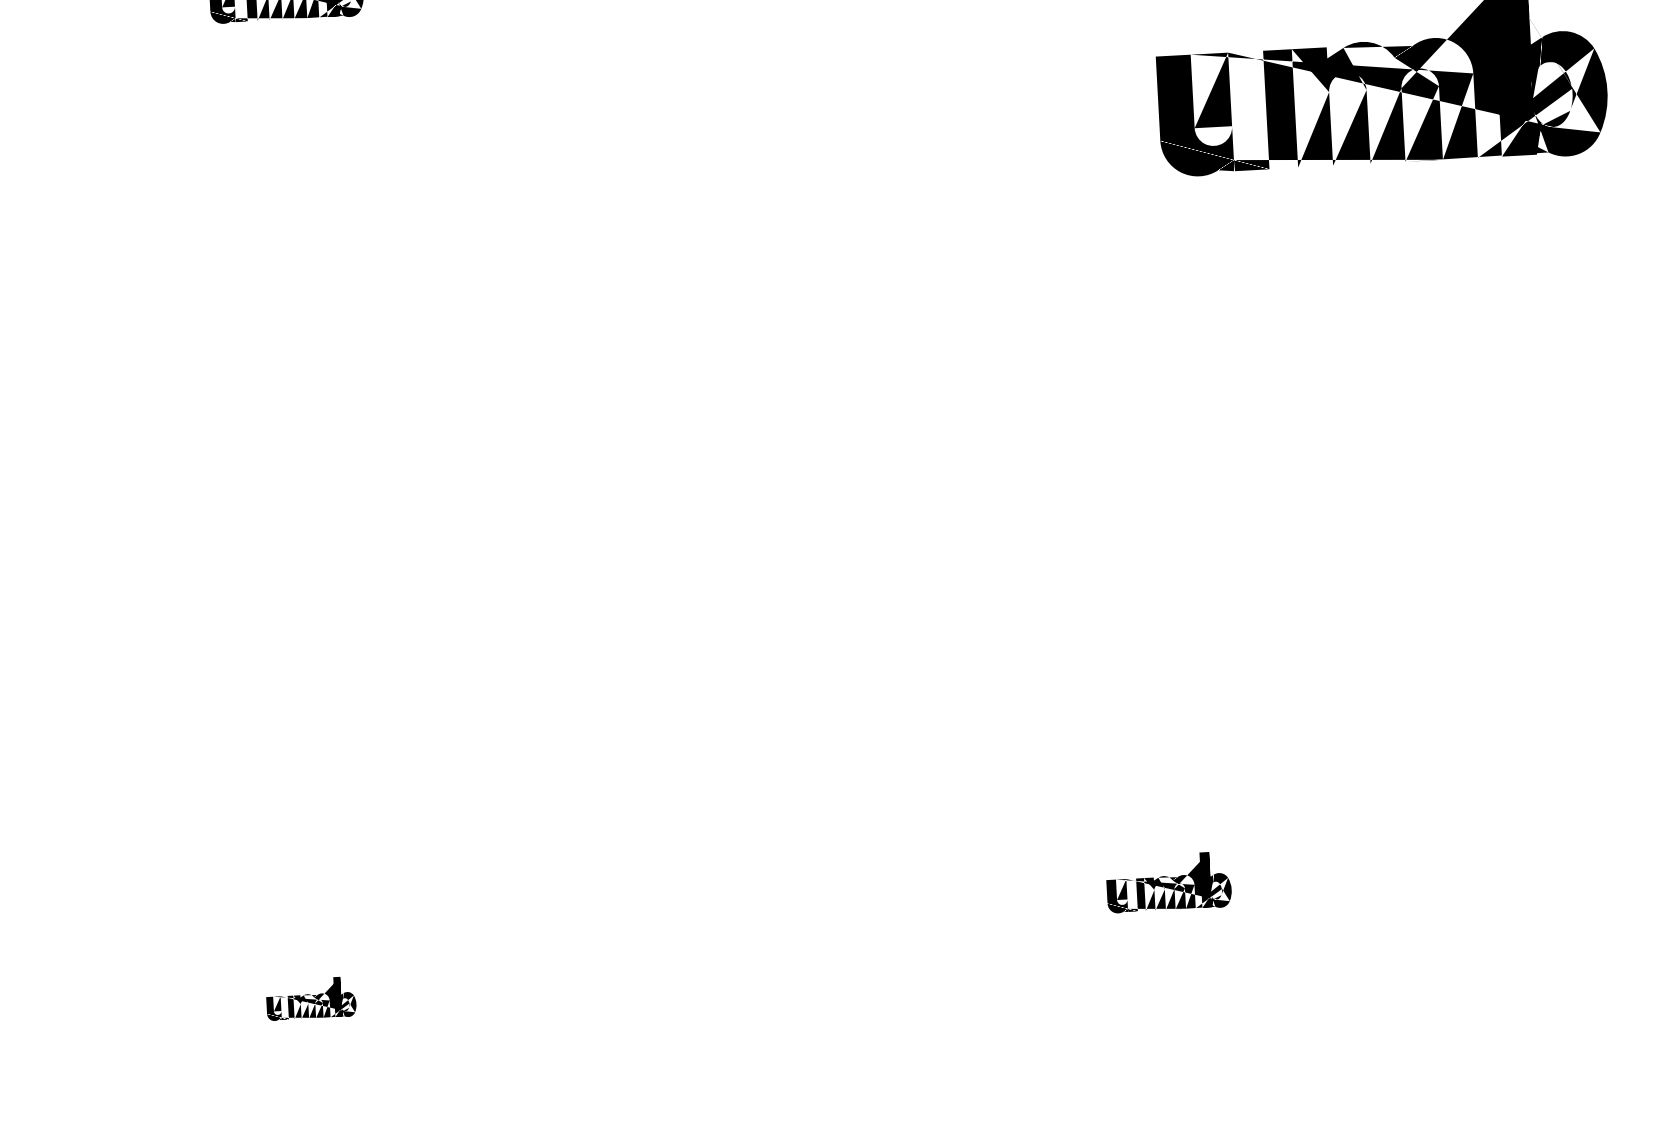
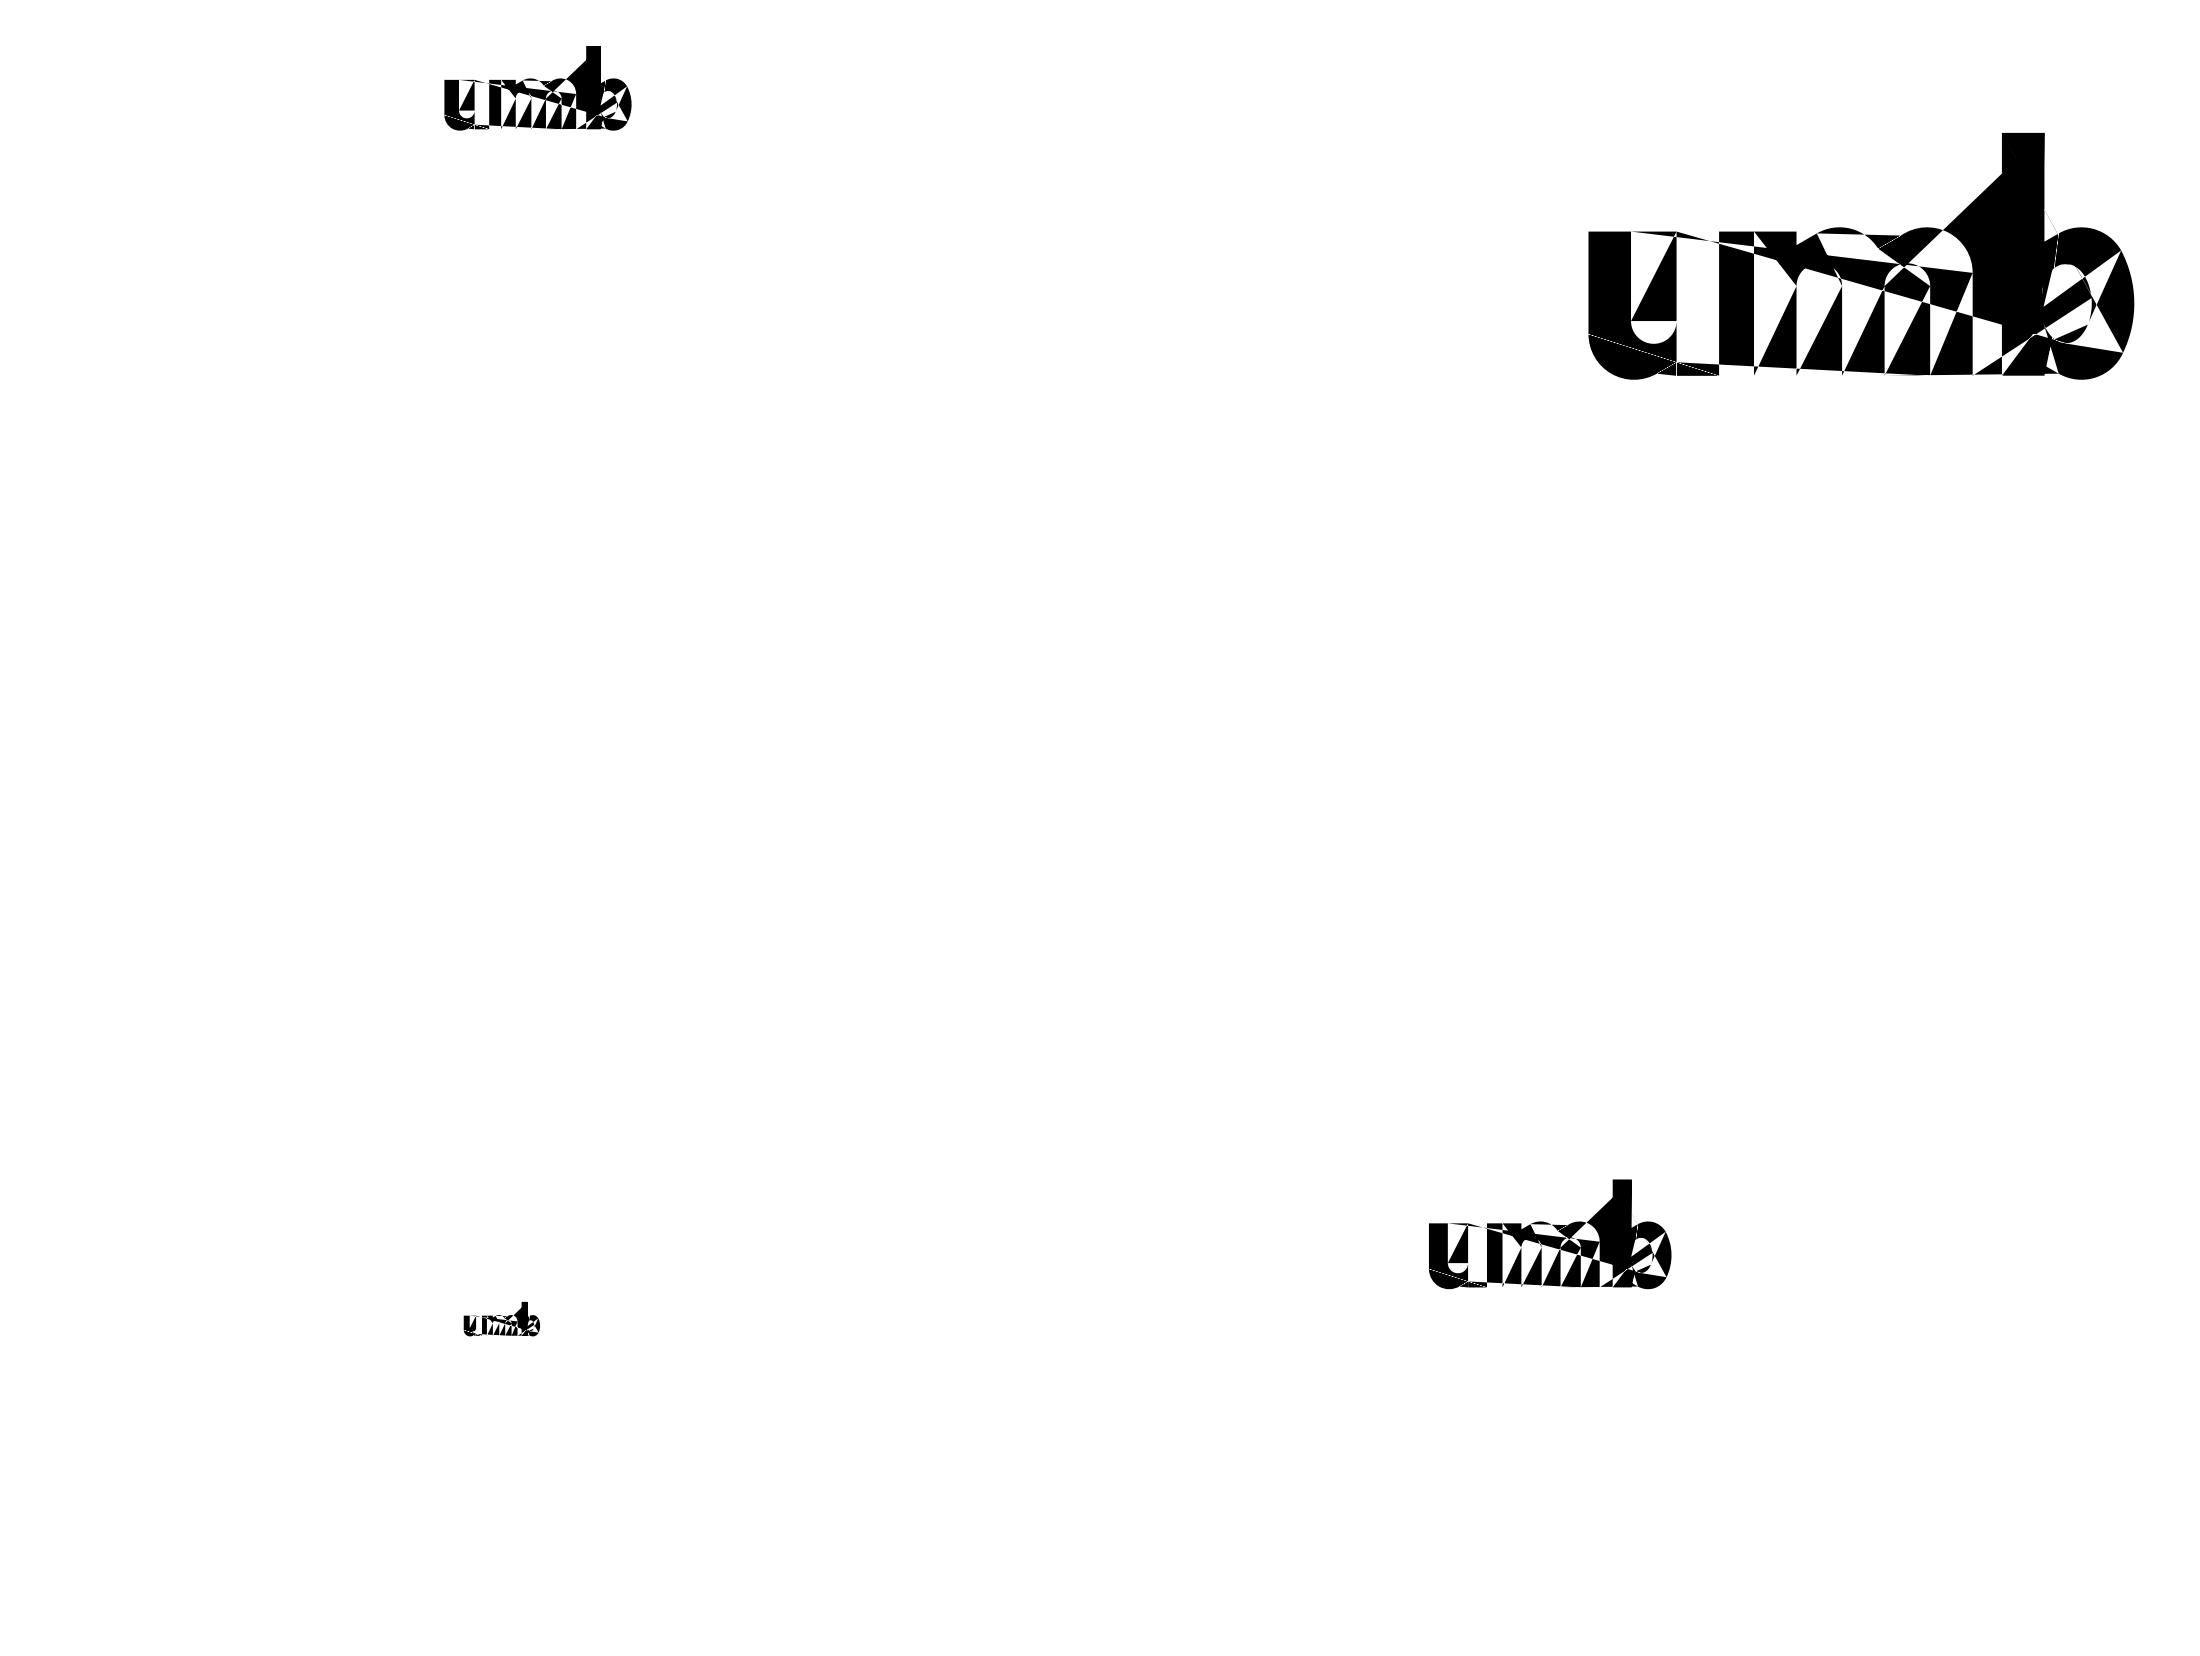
part: (1168, 882) -> (1549, 1234), size x1.6
part: (310, 998) -> (501, 1318), size x0.7

